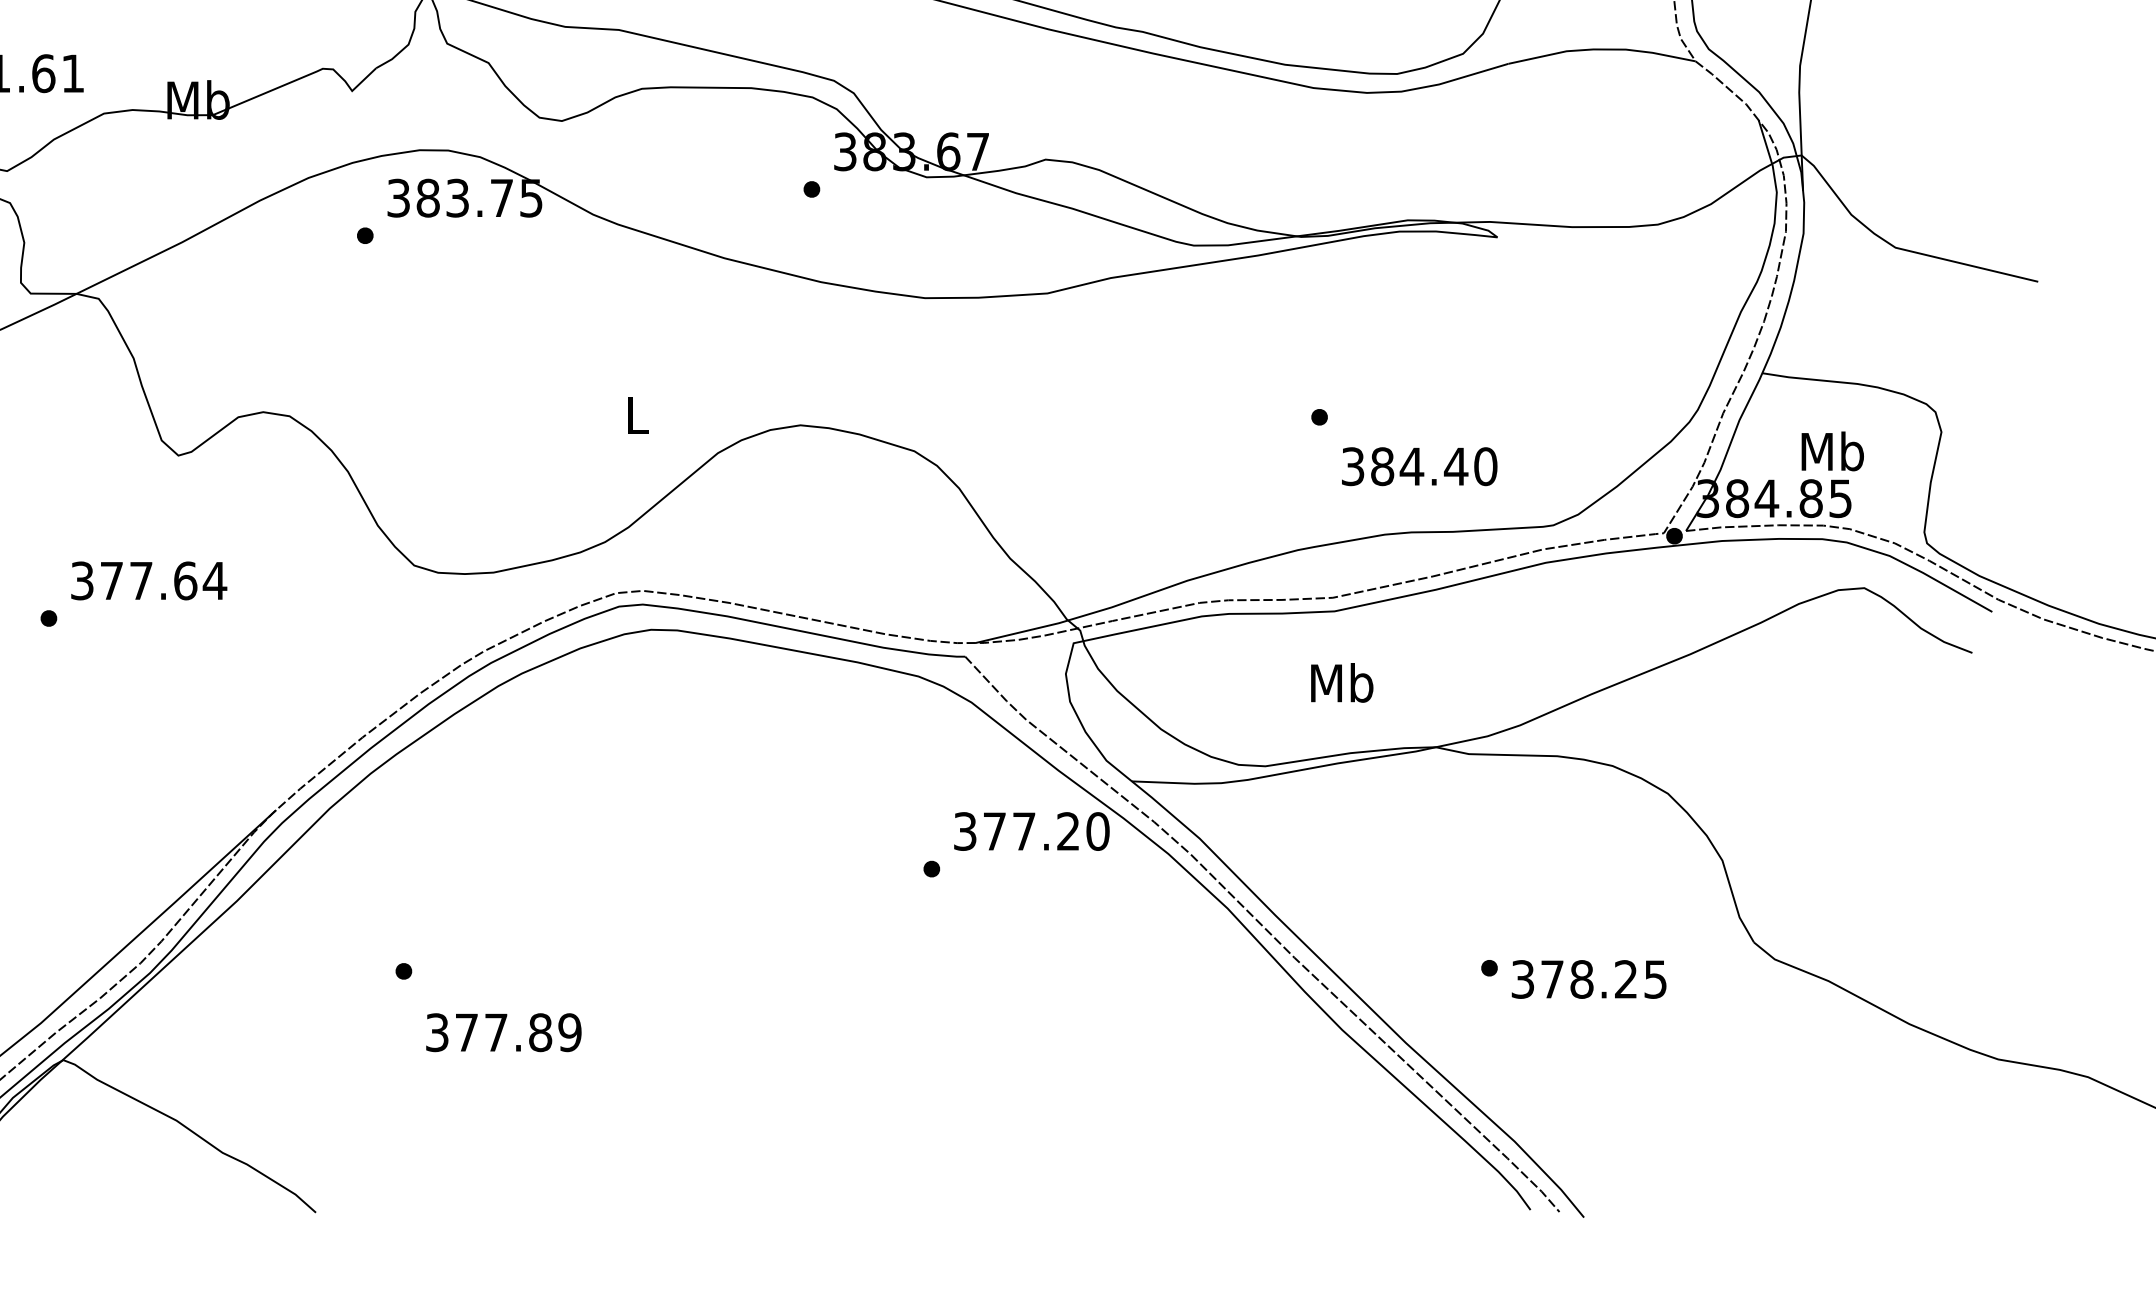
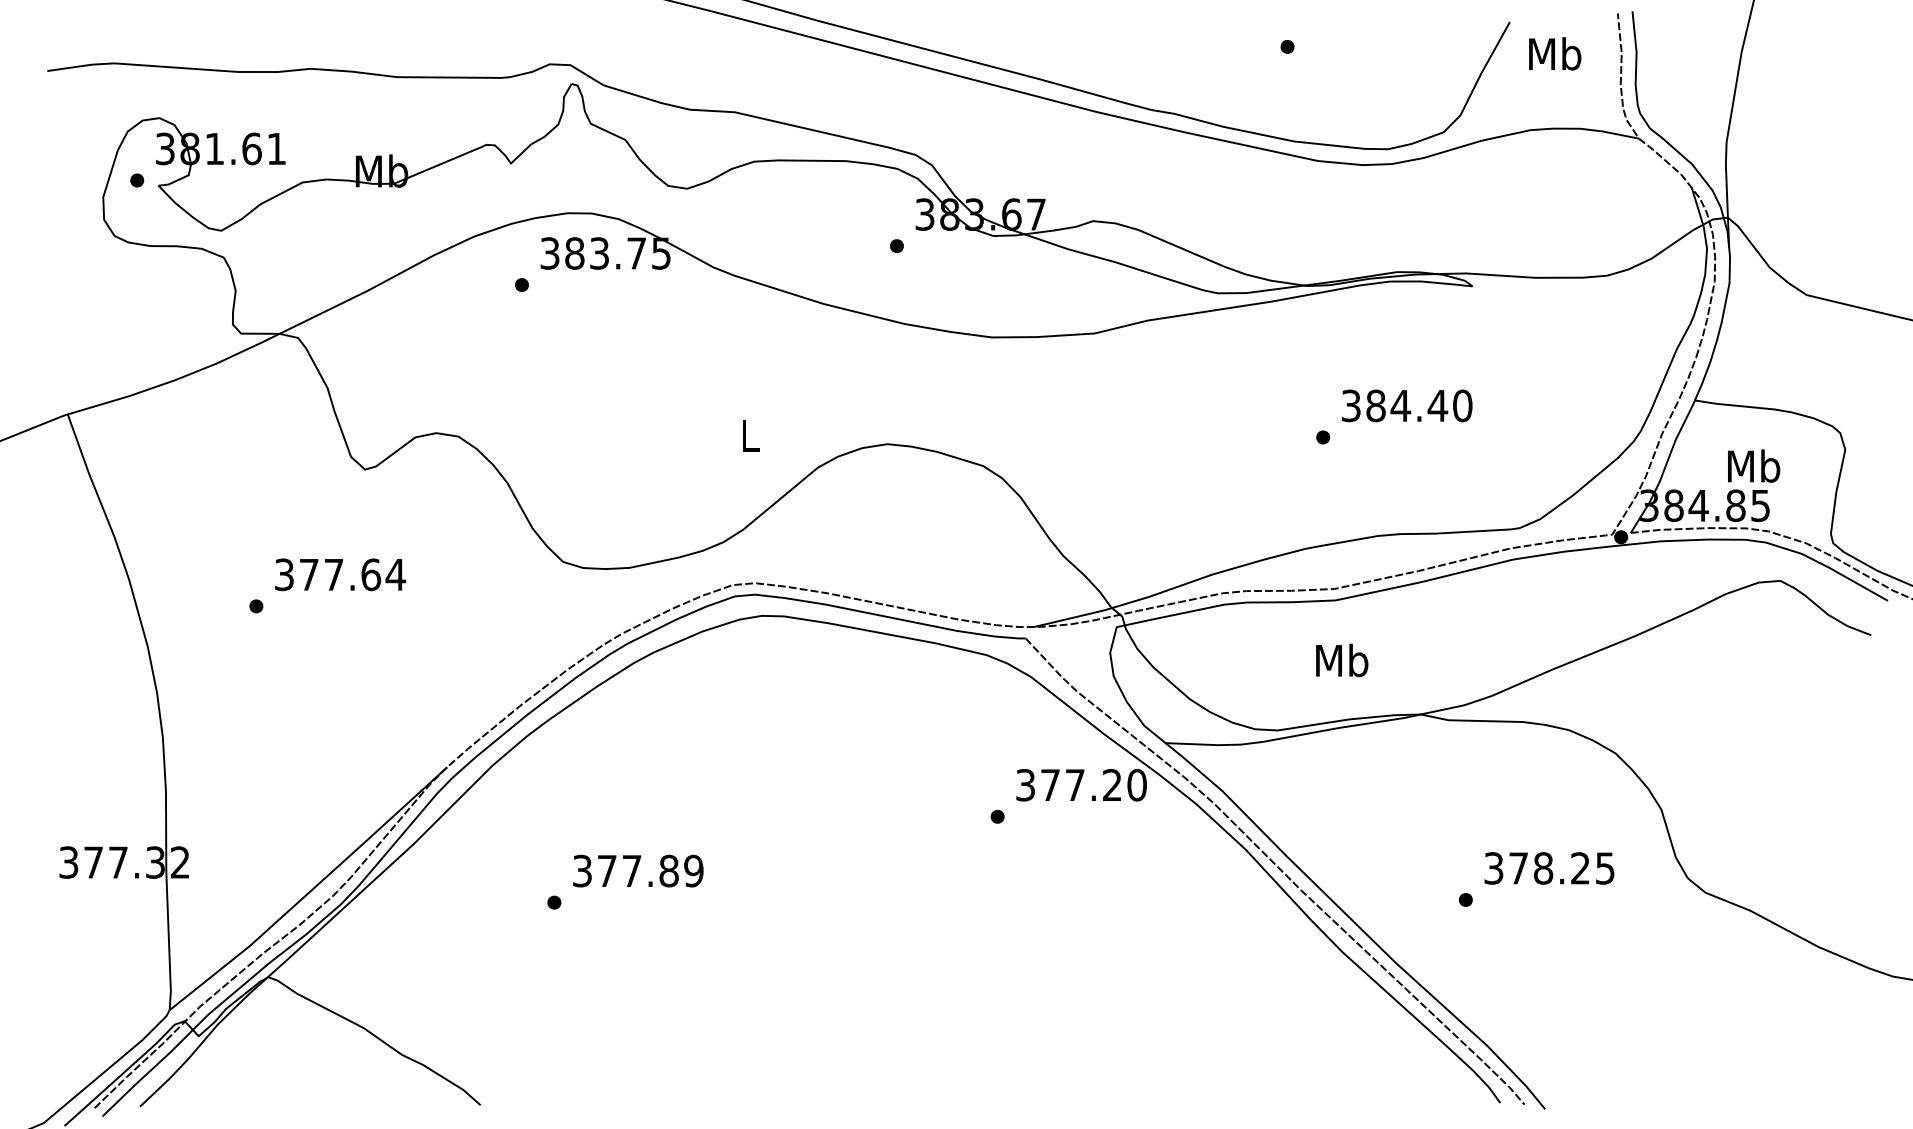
text: (1420, 466) -> (1407, 405), moved
text: (1589, 979) -> (1549, 868), moved
text: (504, 1031) -> (638, 870), moved

